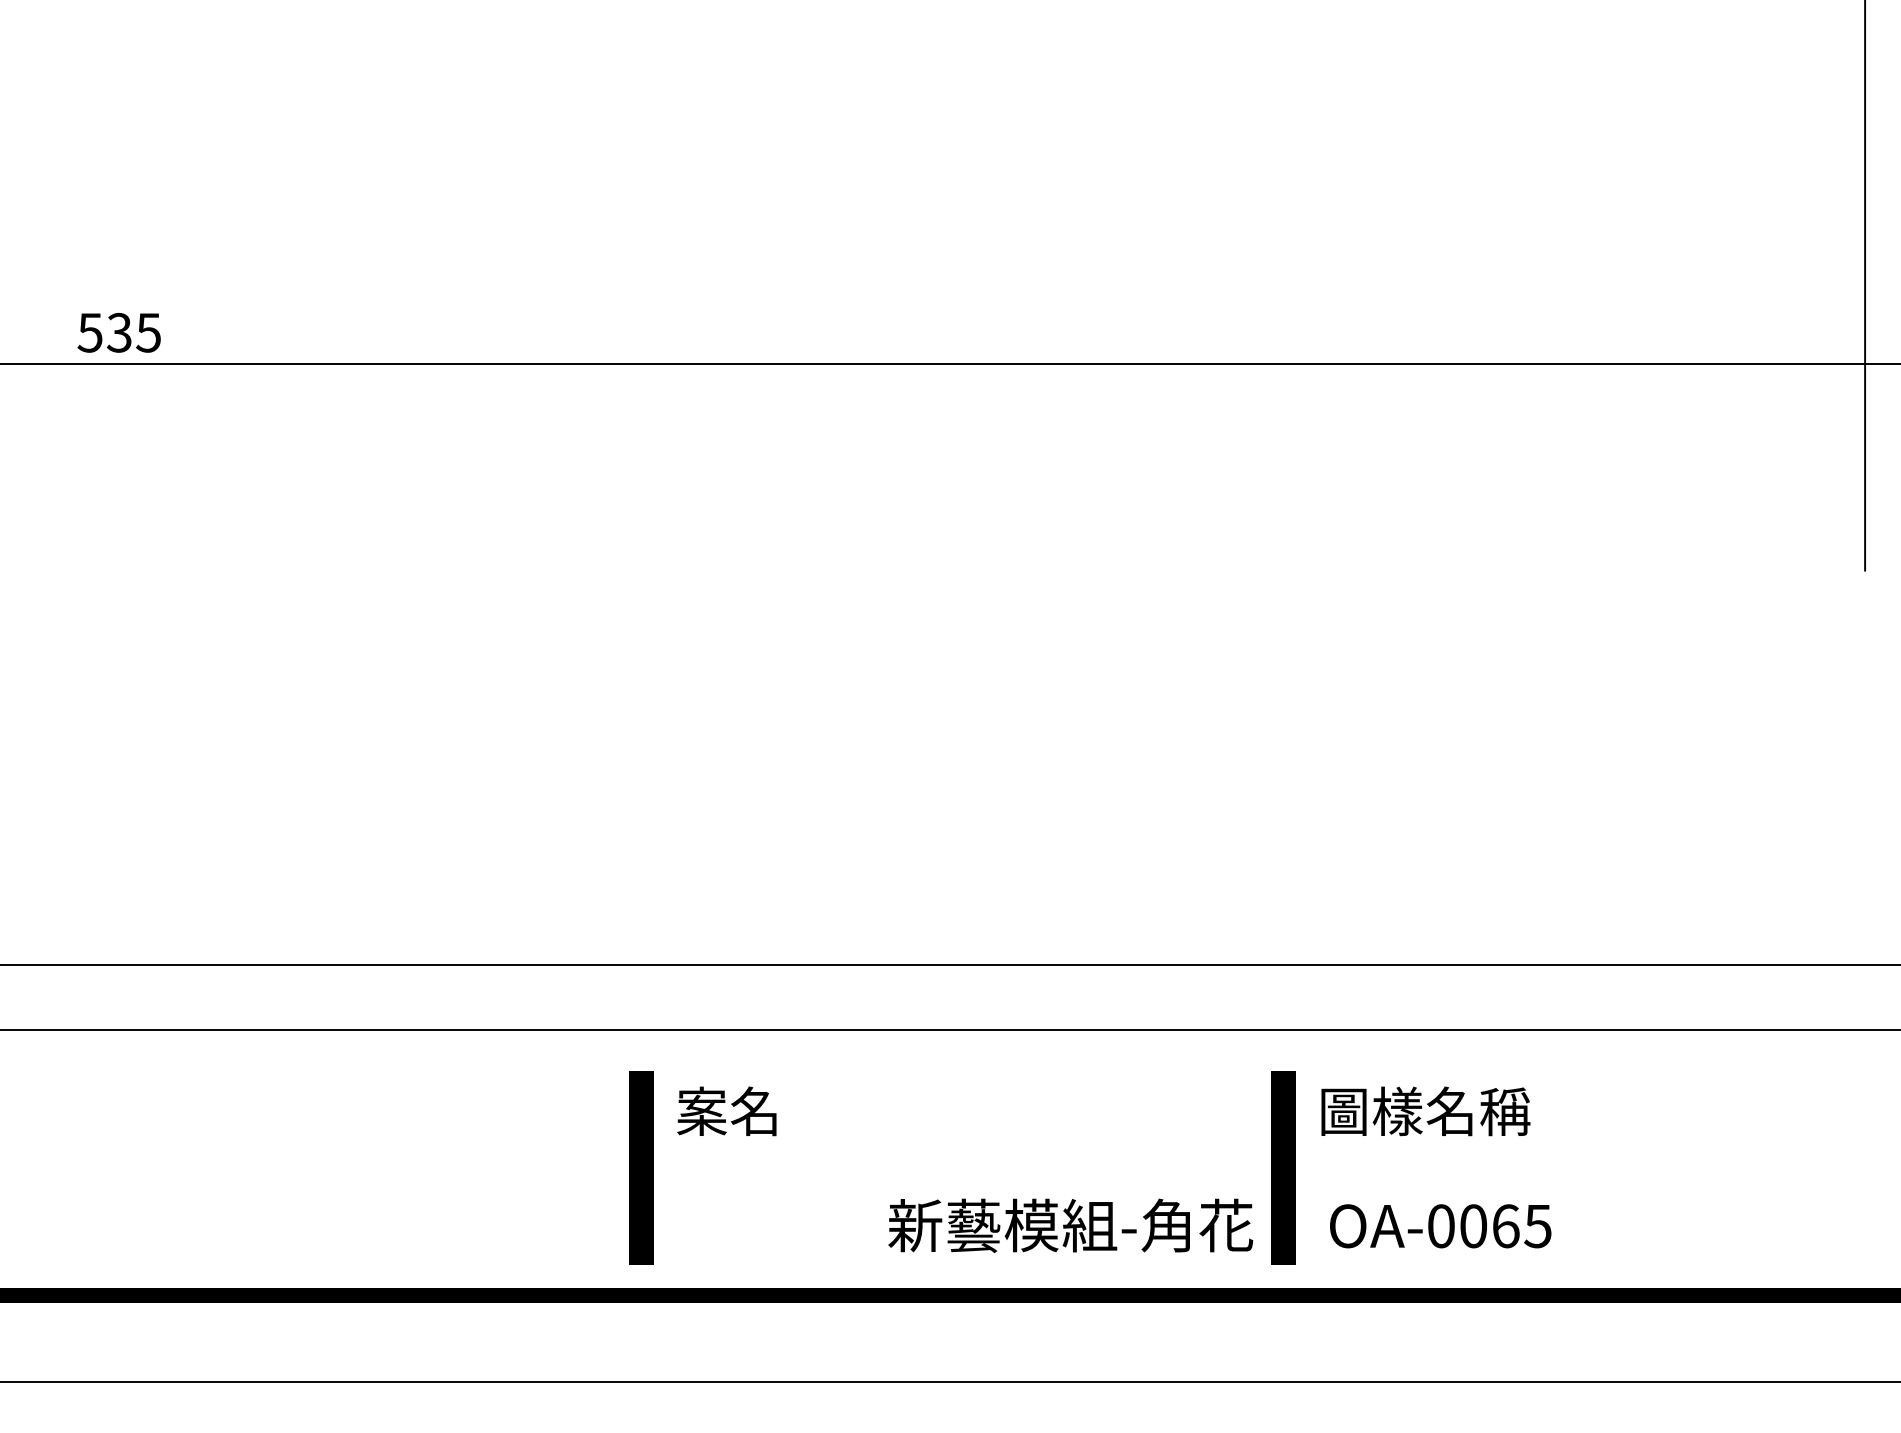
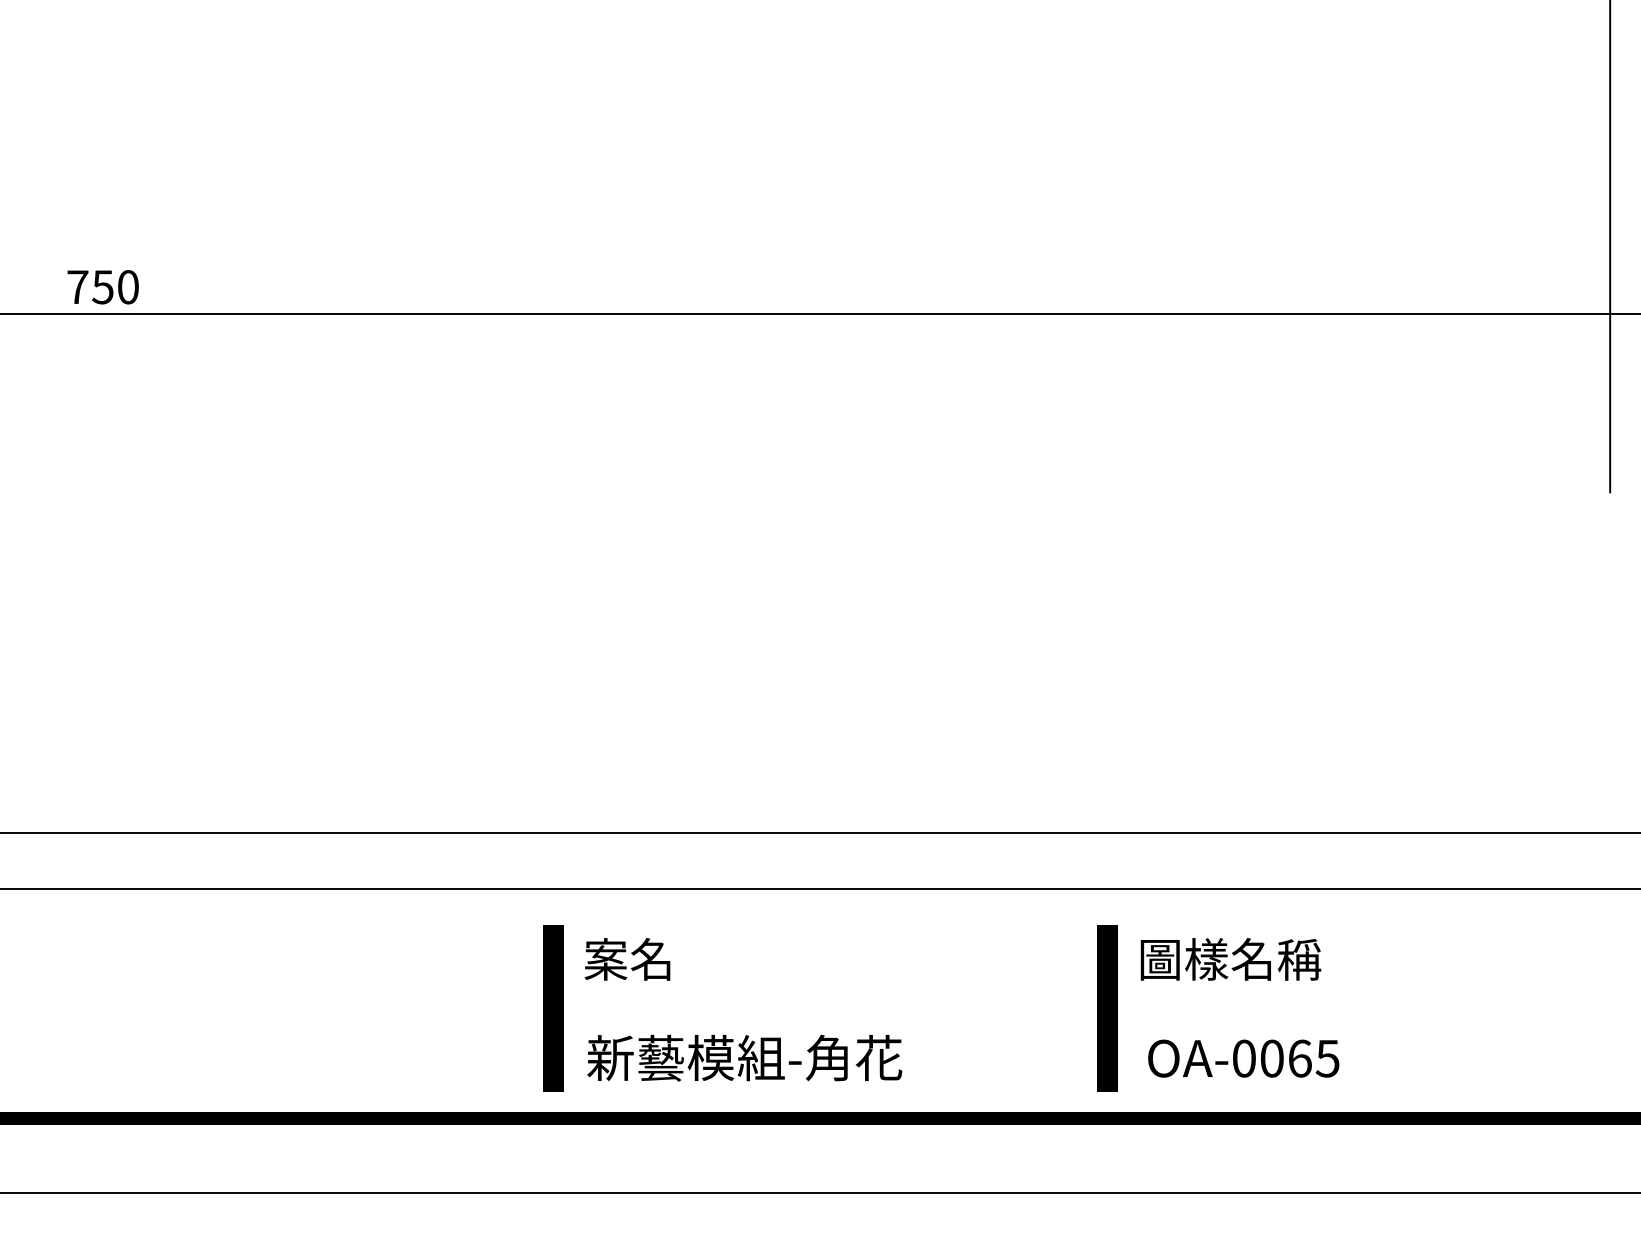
text: (118, 332) -> (102, 286), 535 -> 750
text: (1070, 1225) -> (744, 1057), moved

